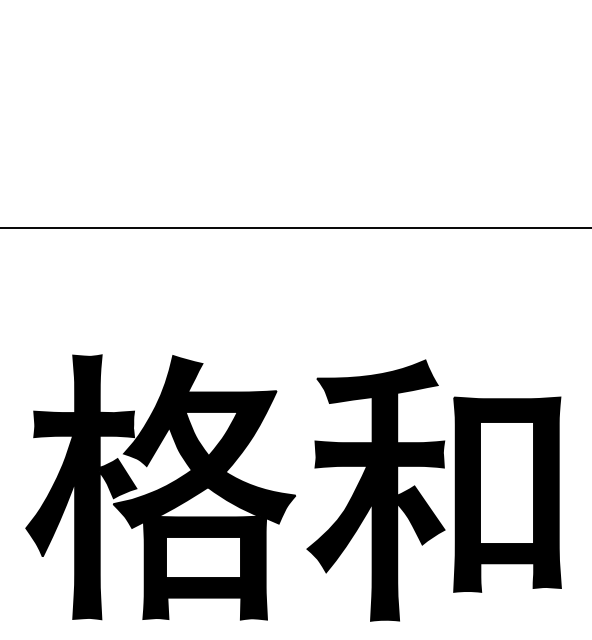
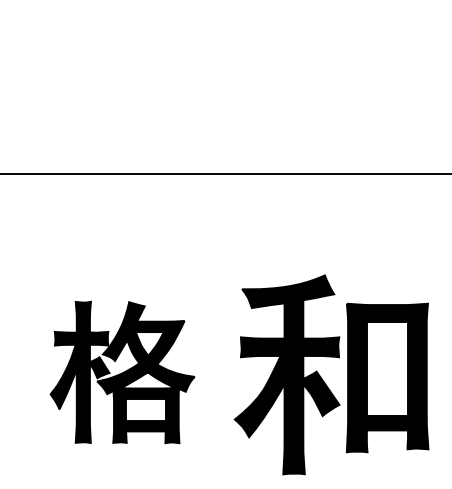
part: (160, 487) -> (122, 372), size x0.7

